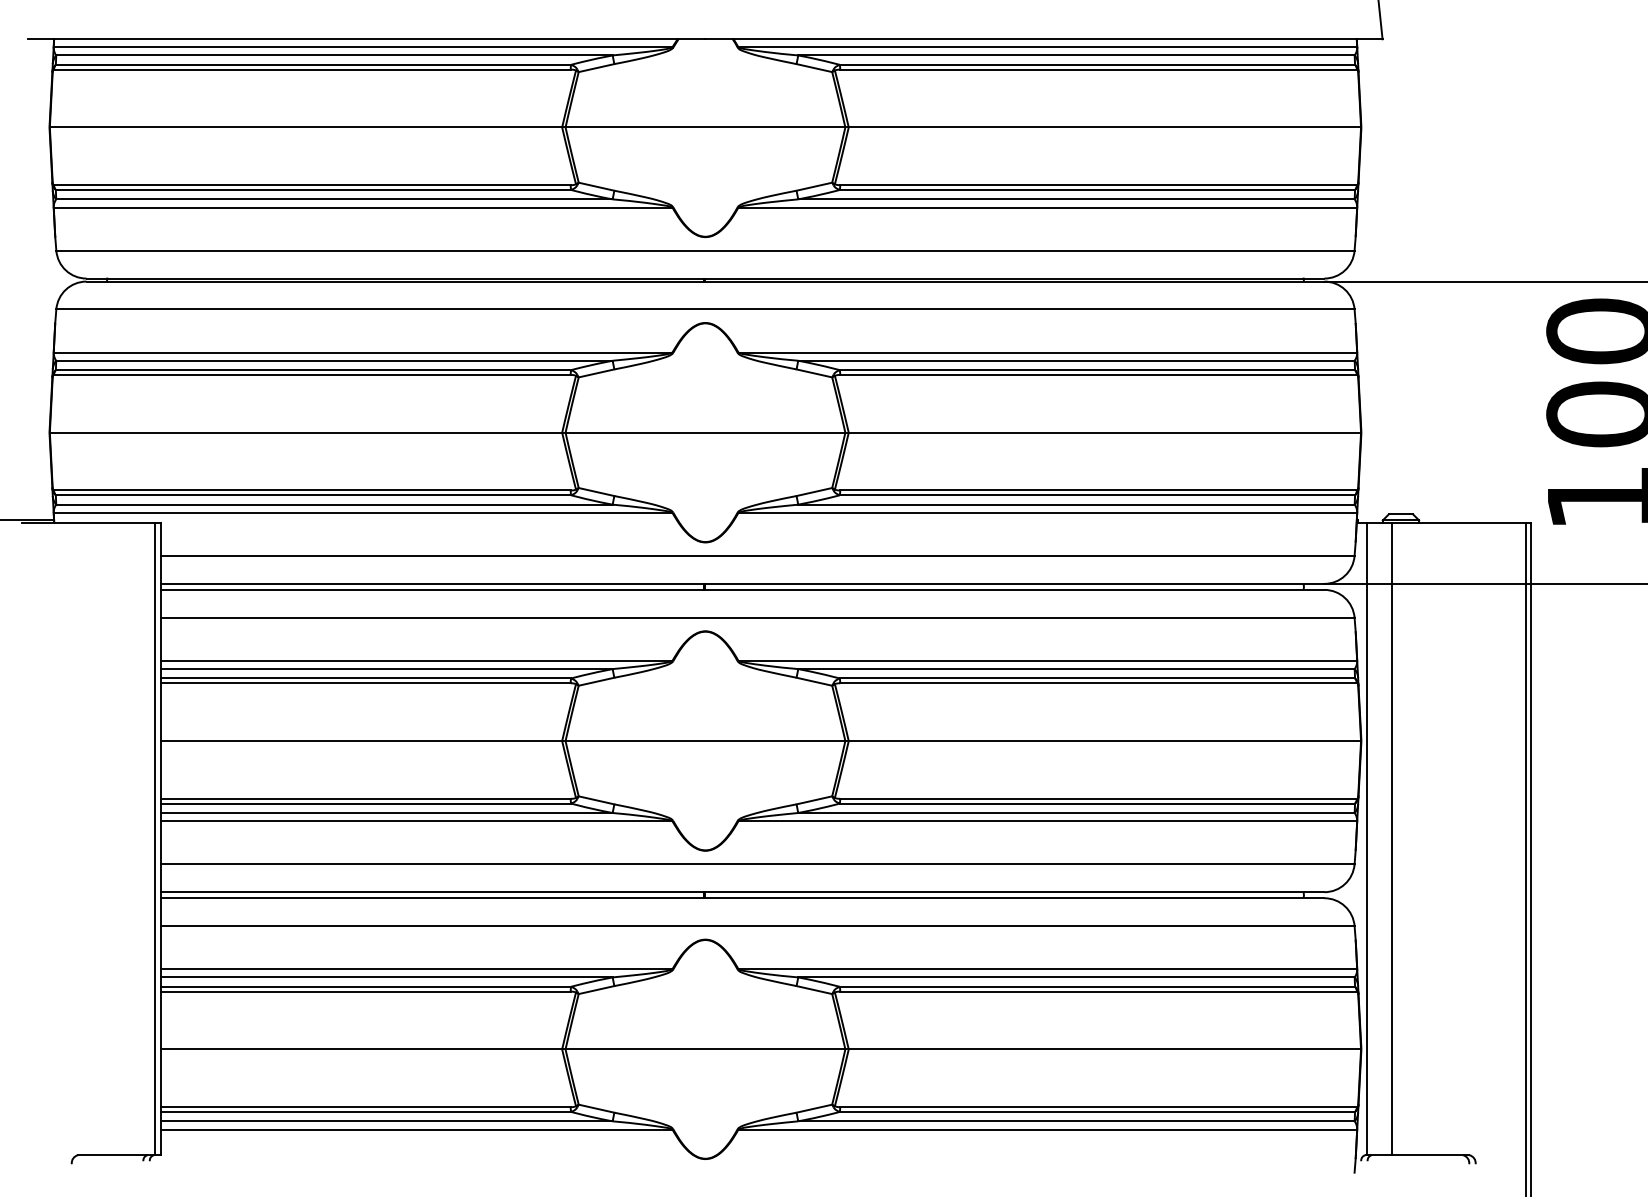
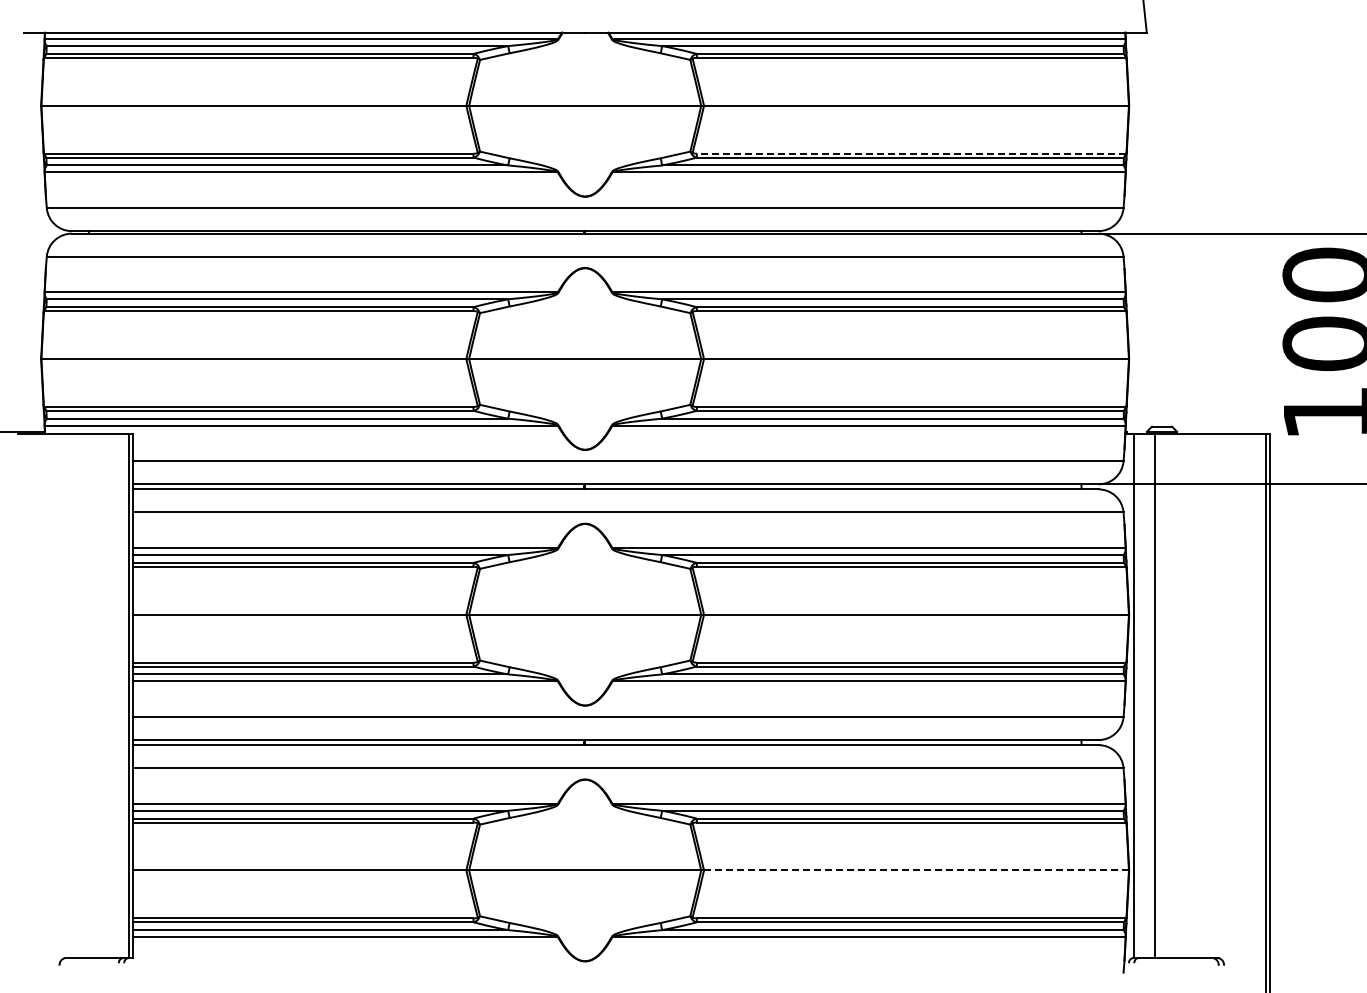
line: (1097, 184) -> (910, 153), solid -> dashed
line: (1103, 1049) -> (915, 870), solid -> dashed

